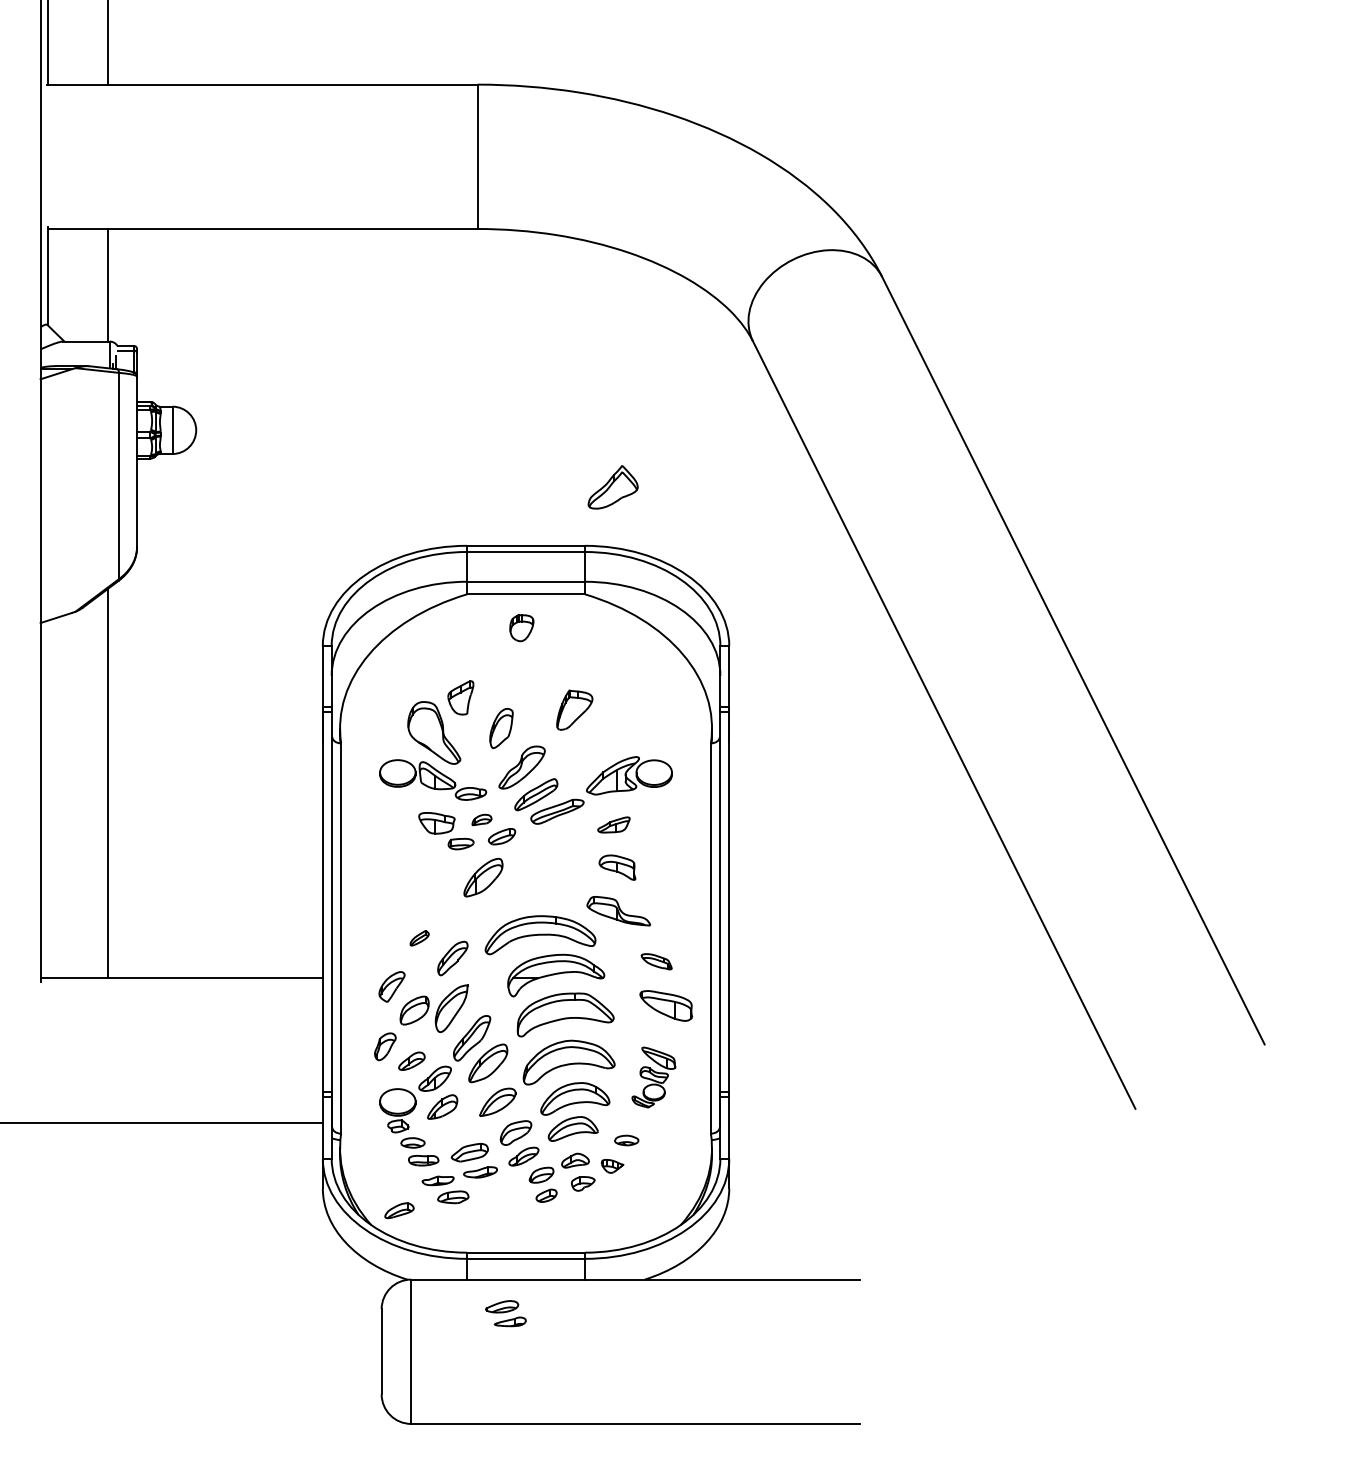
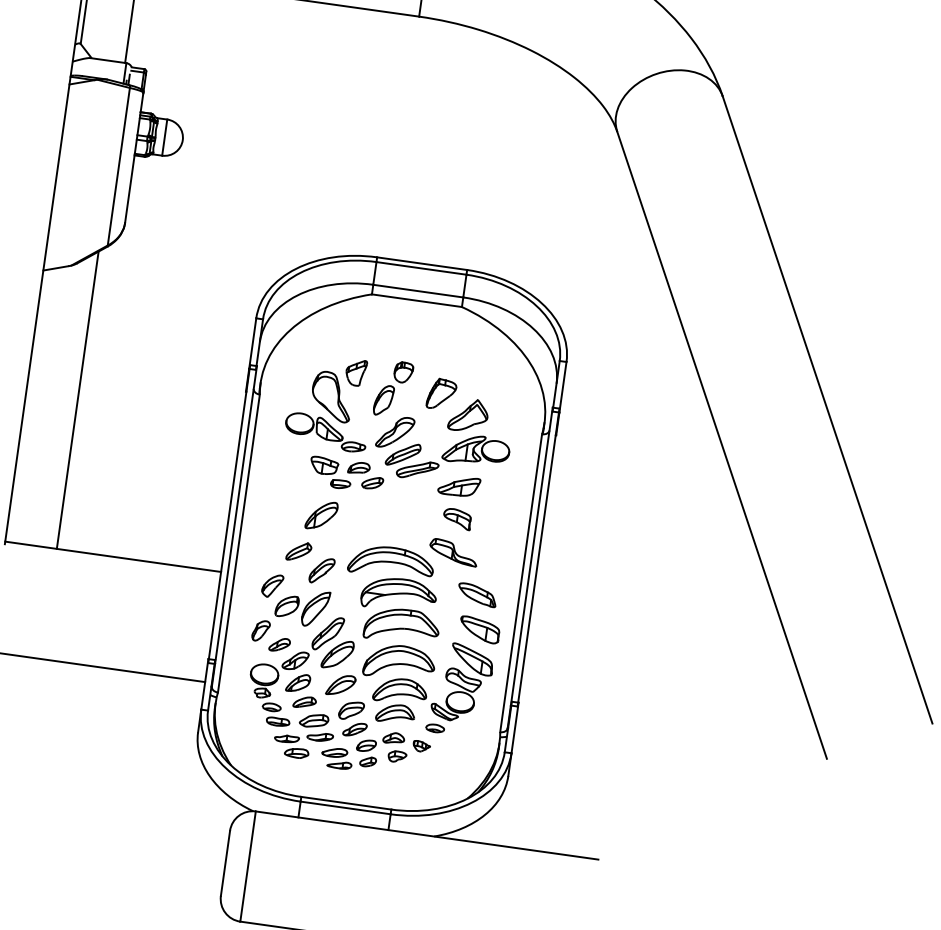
part: (612, 487) -> (468, 415), moved
part: (521, 628) -> (403, 372), moved
part: (481, 819) -> (358, 467), size x1.43
part: (613, 824) -> (459, 485), size x1.67
part: (483, 877) -> (321, 515), moved
part: (419, 938) -> (298, 551), size x1.67
part: (656, 961) -> (477, 594), size x1.67
part: (653, 1077) -> (462, 683), size x1.67
part: (399, 1210) -> (304, 702), moved
part: (505, 1313) -> (336, 758), moved

